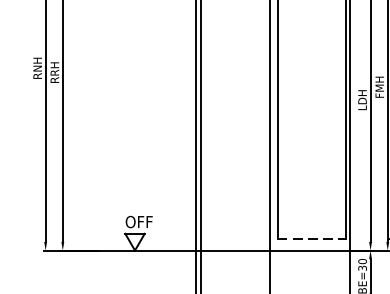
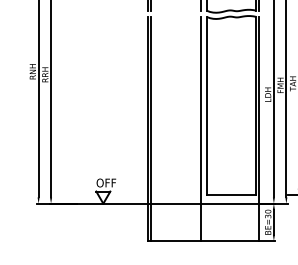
line: (311, 237) -> (231, 194), dashed -> solid

